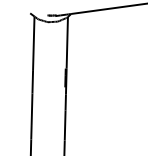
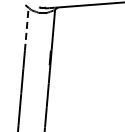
line: (33, 43) -> (26, 29), solid -> dashed

